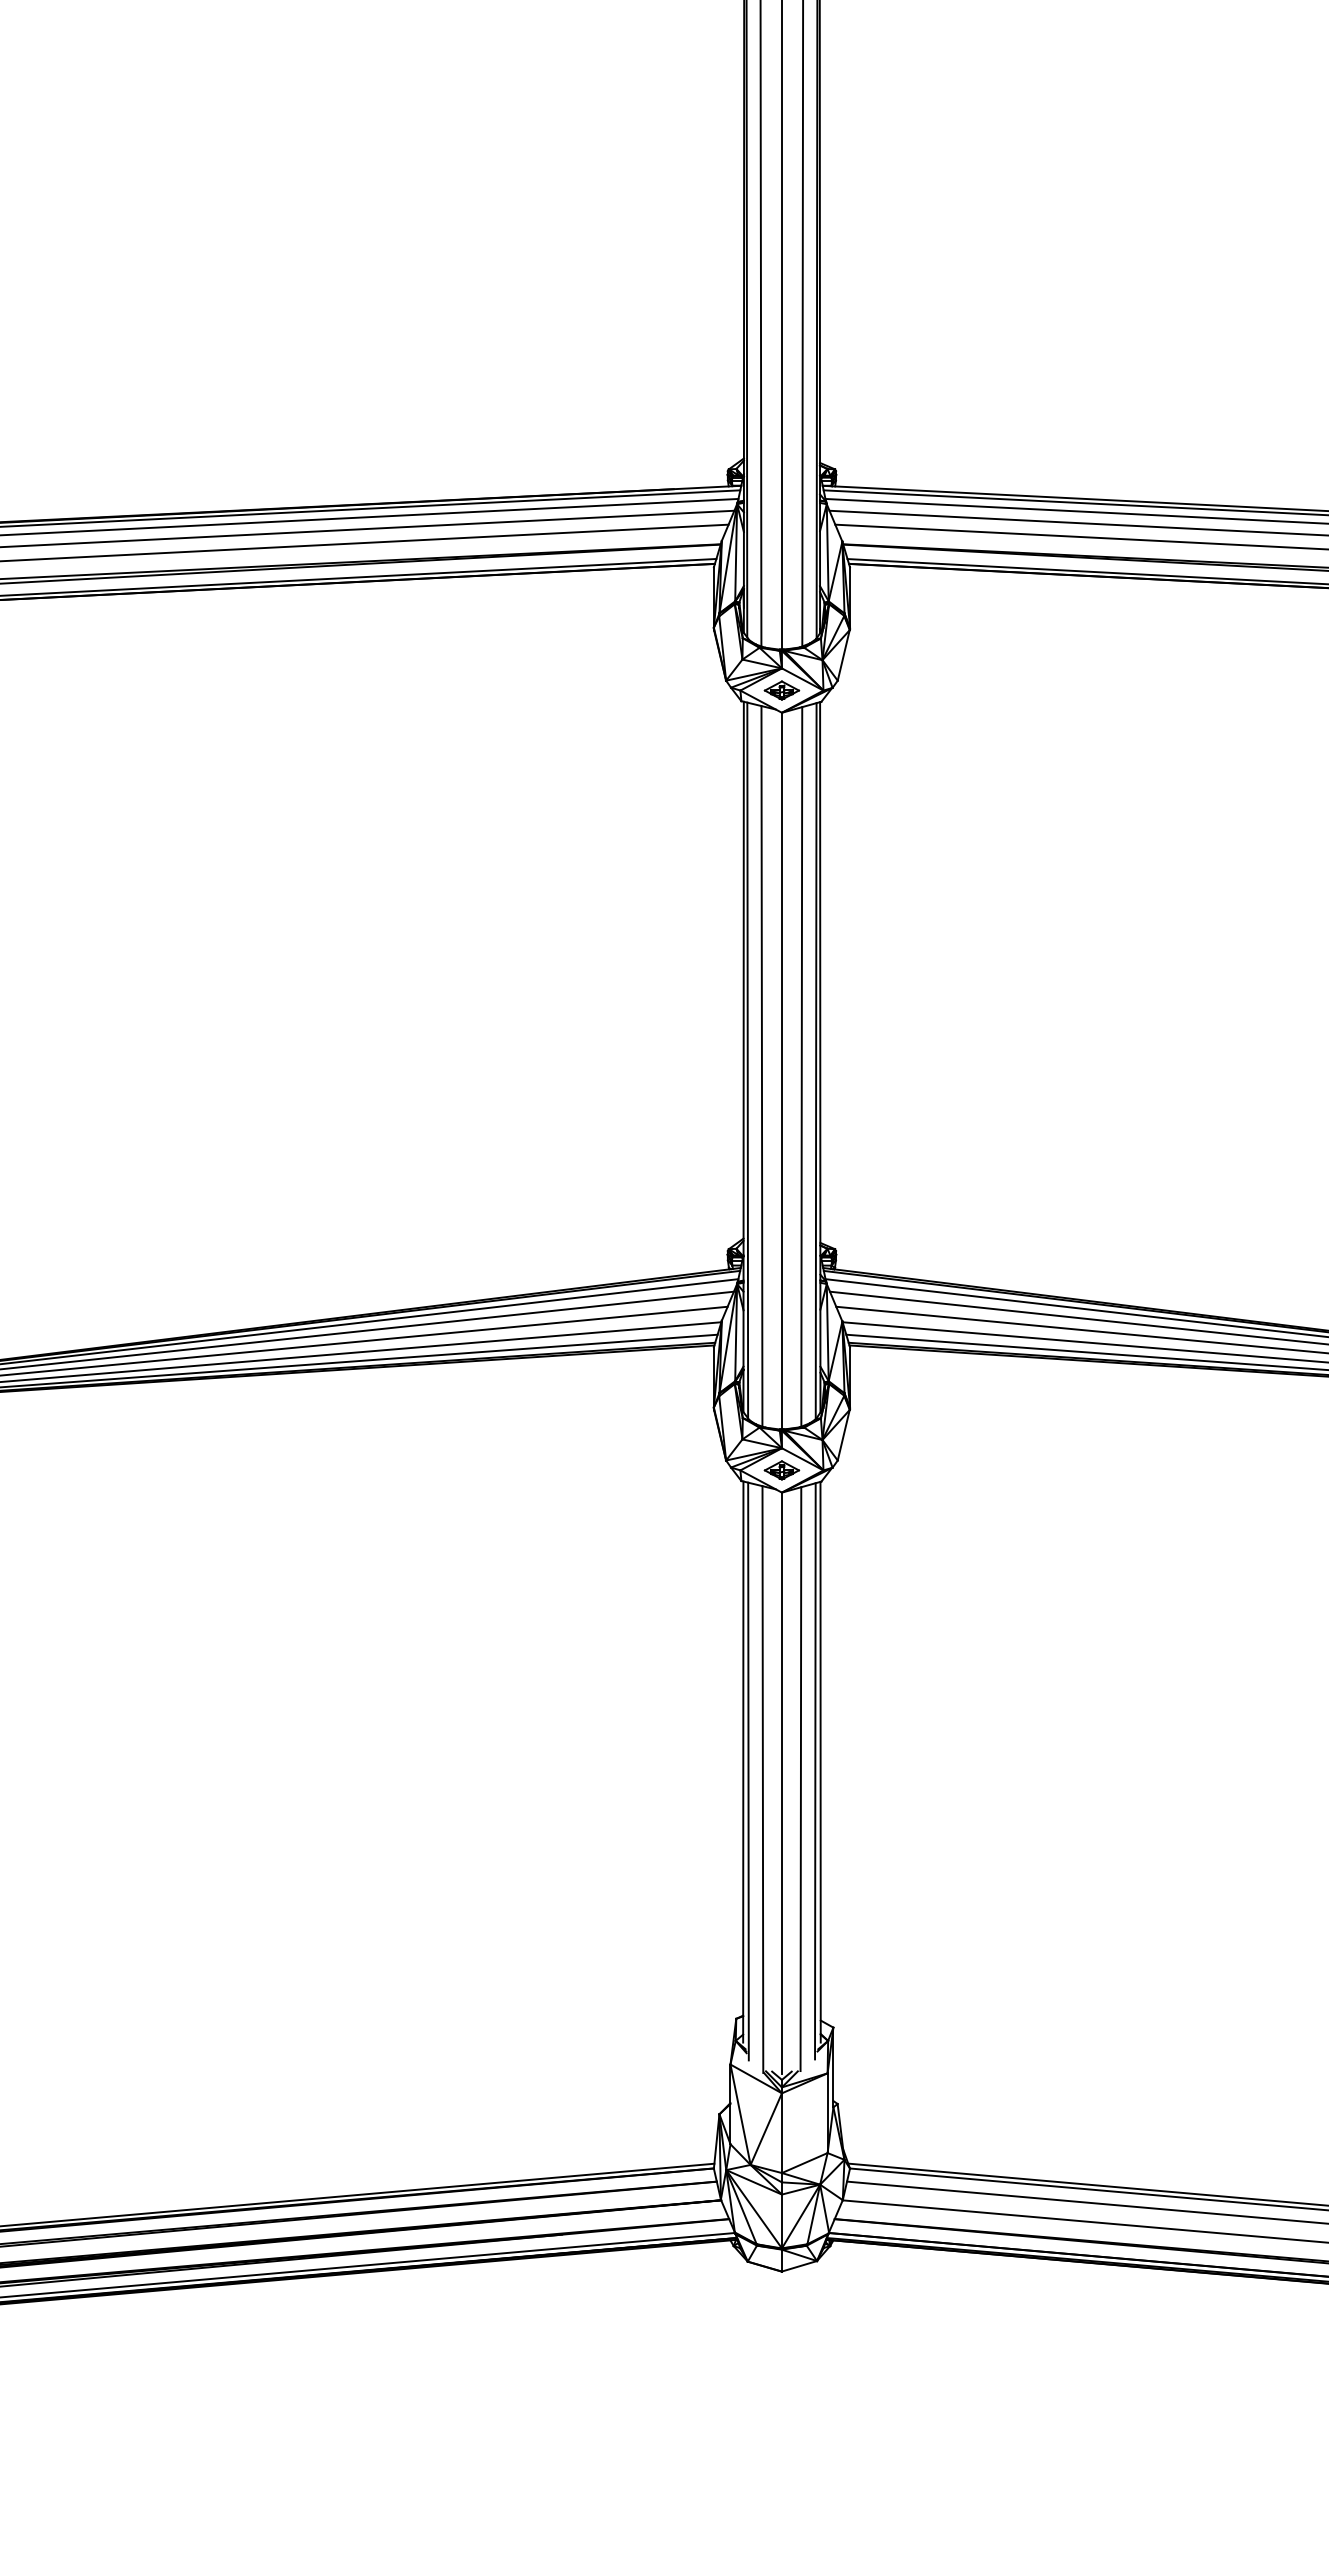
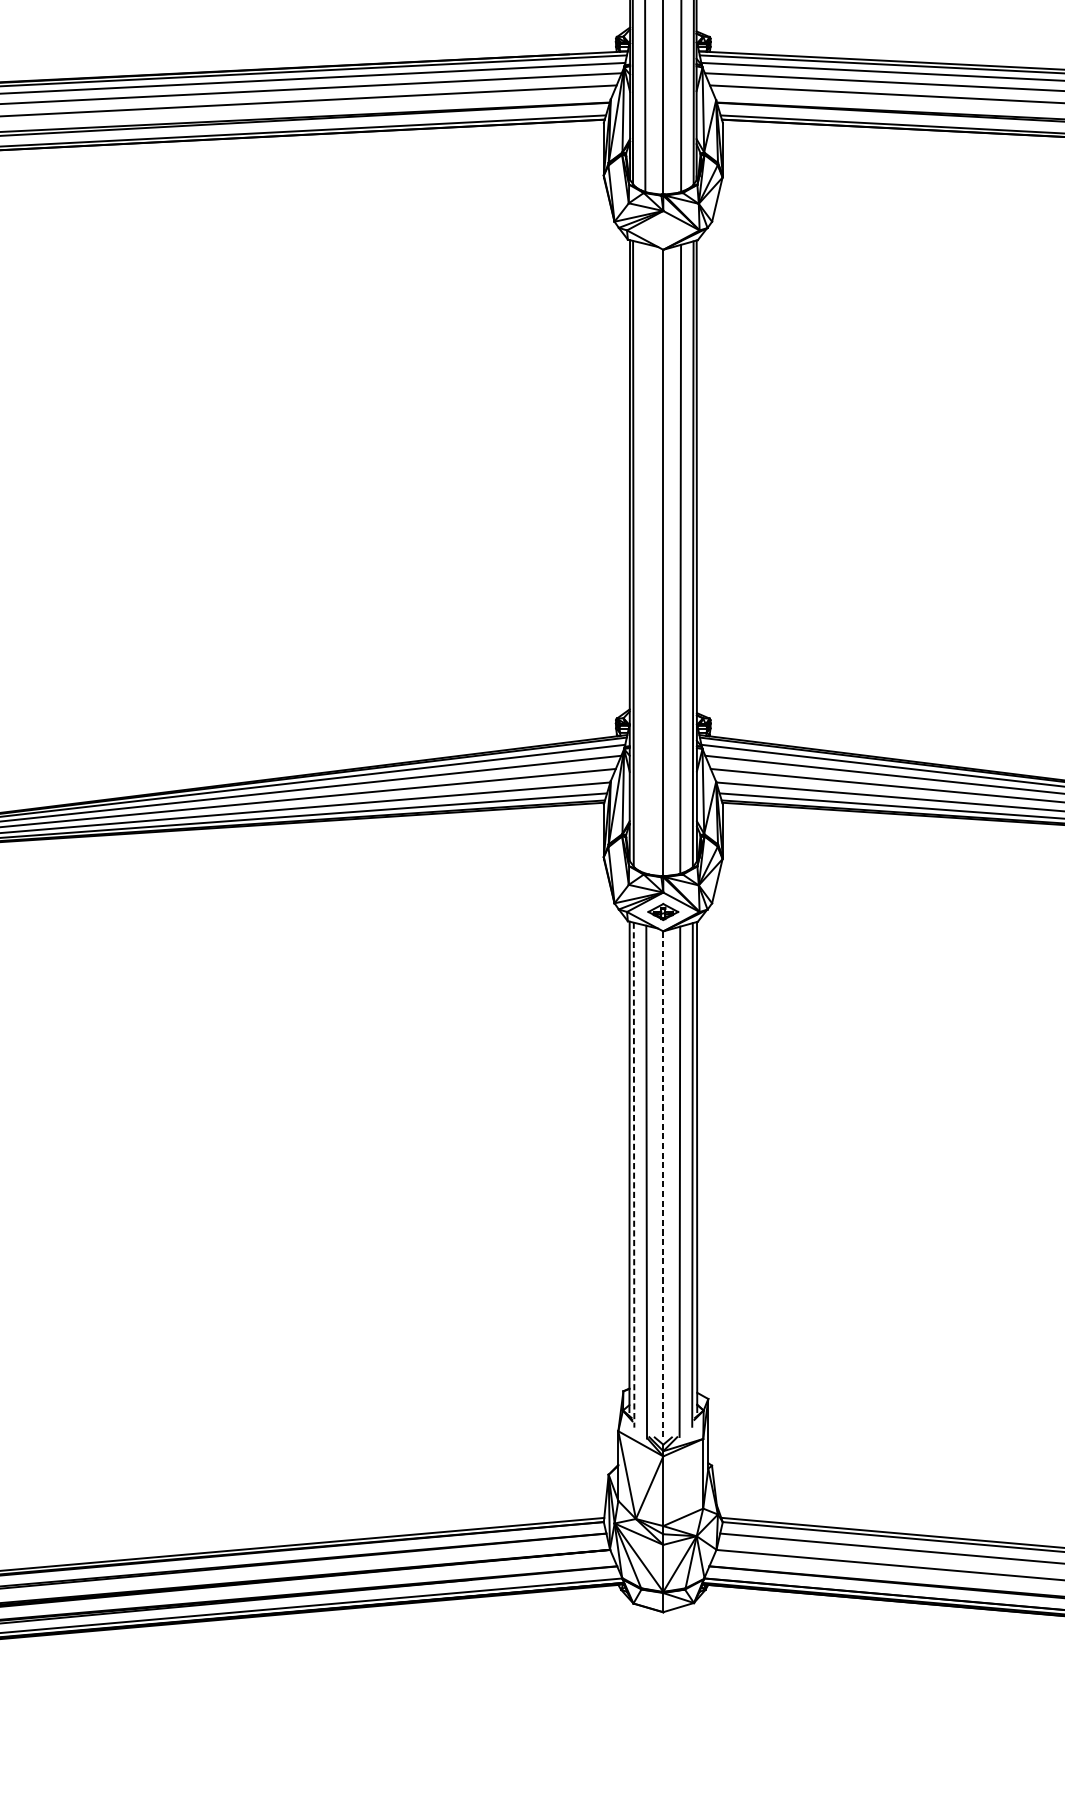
part: (781, 690) -> (662, 230), removed
line: (761, 1066) -> (645, 558), removed
line: (748, 1771) -> (634, 1175), solid -> dashed
line: (781, 1783) -> (662, 1185), solid -> dashed

